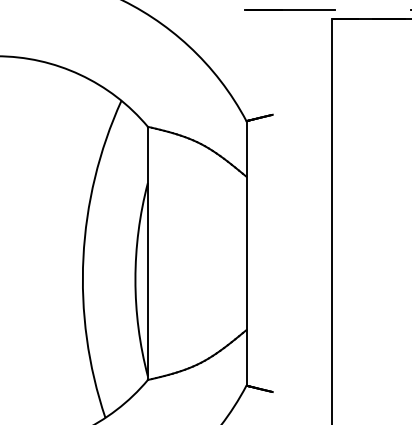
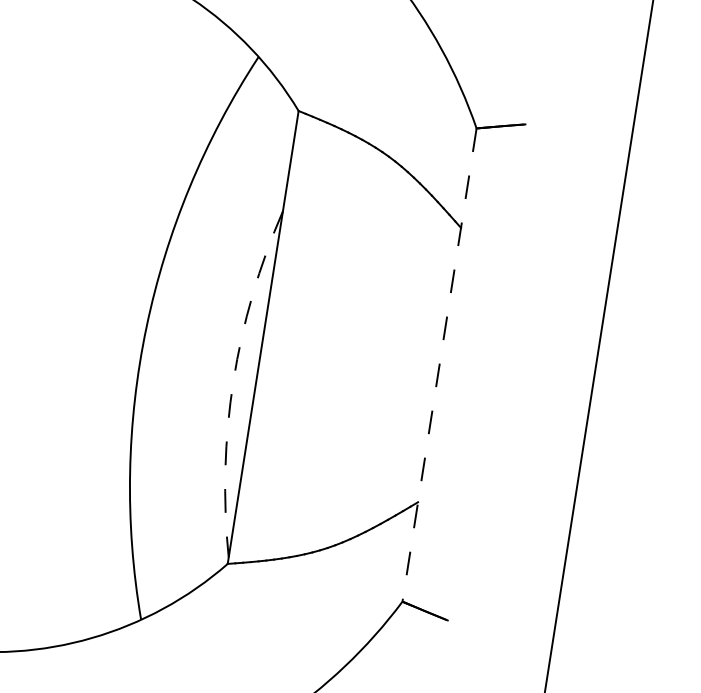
line: (246, 253) -> (439, 365), solid -> dashed
arc: (135, 279) -> (233, 380), solid -> dashed

